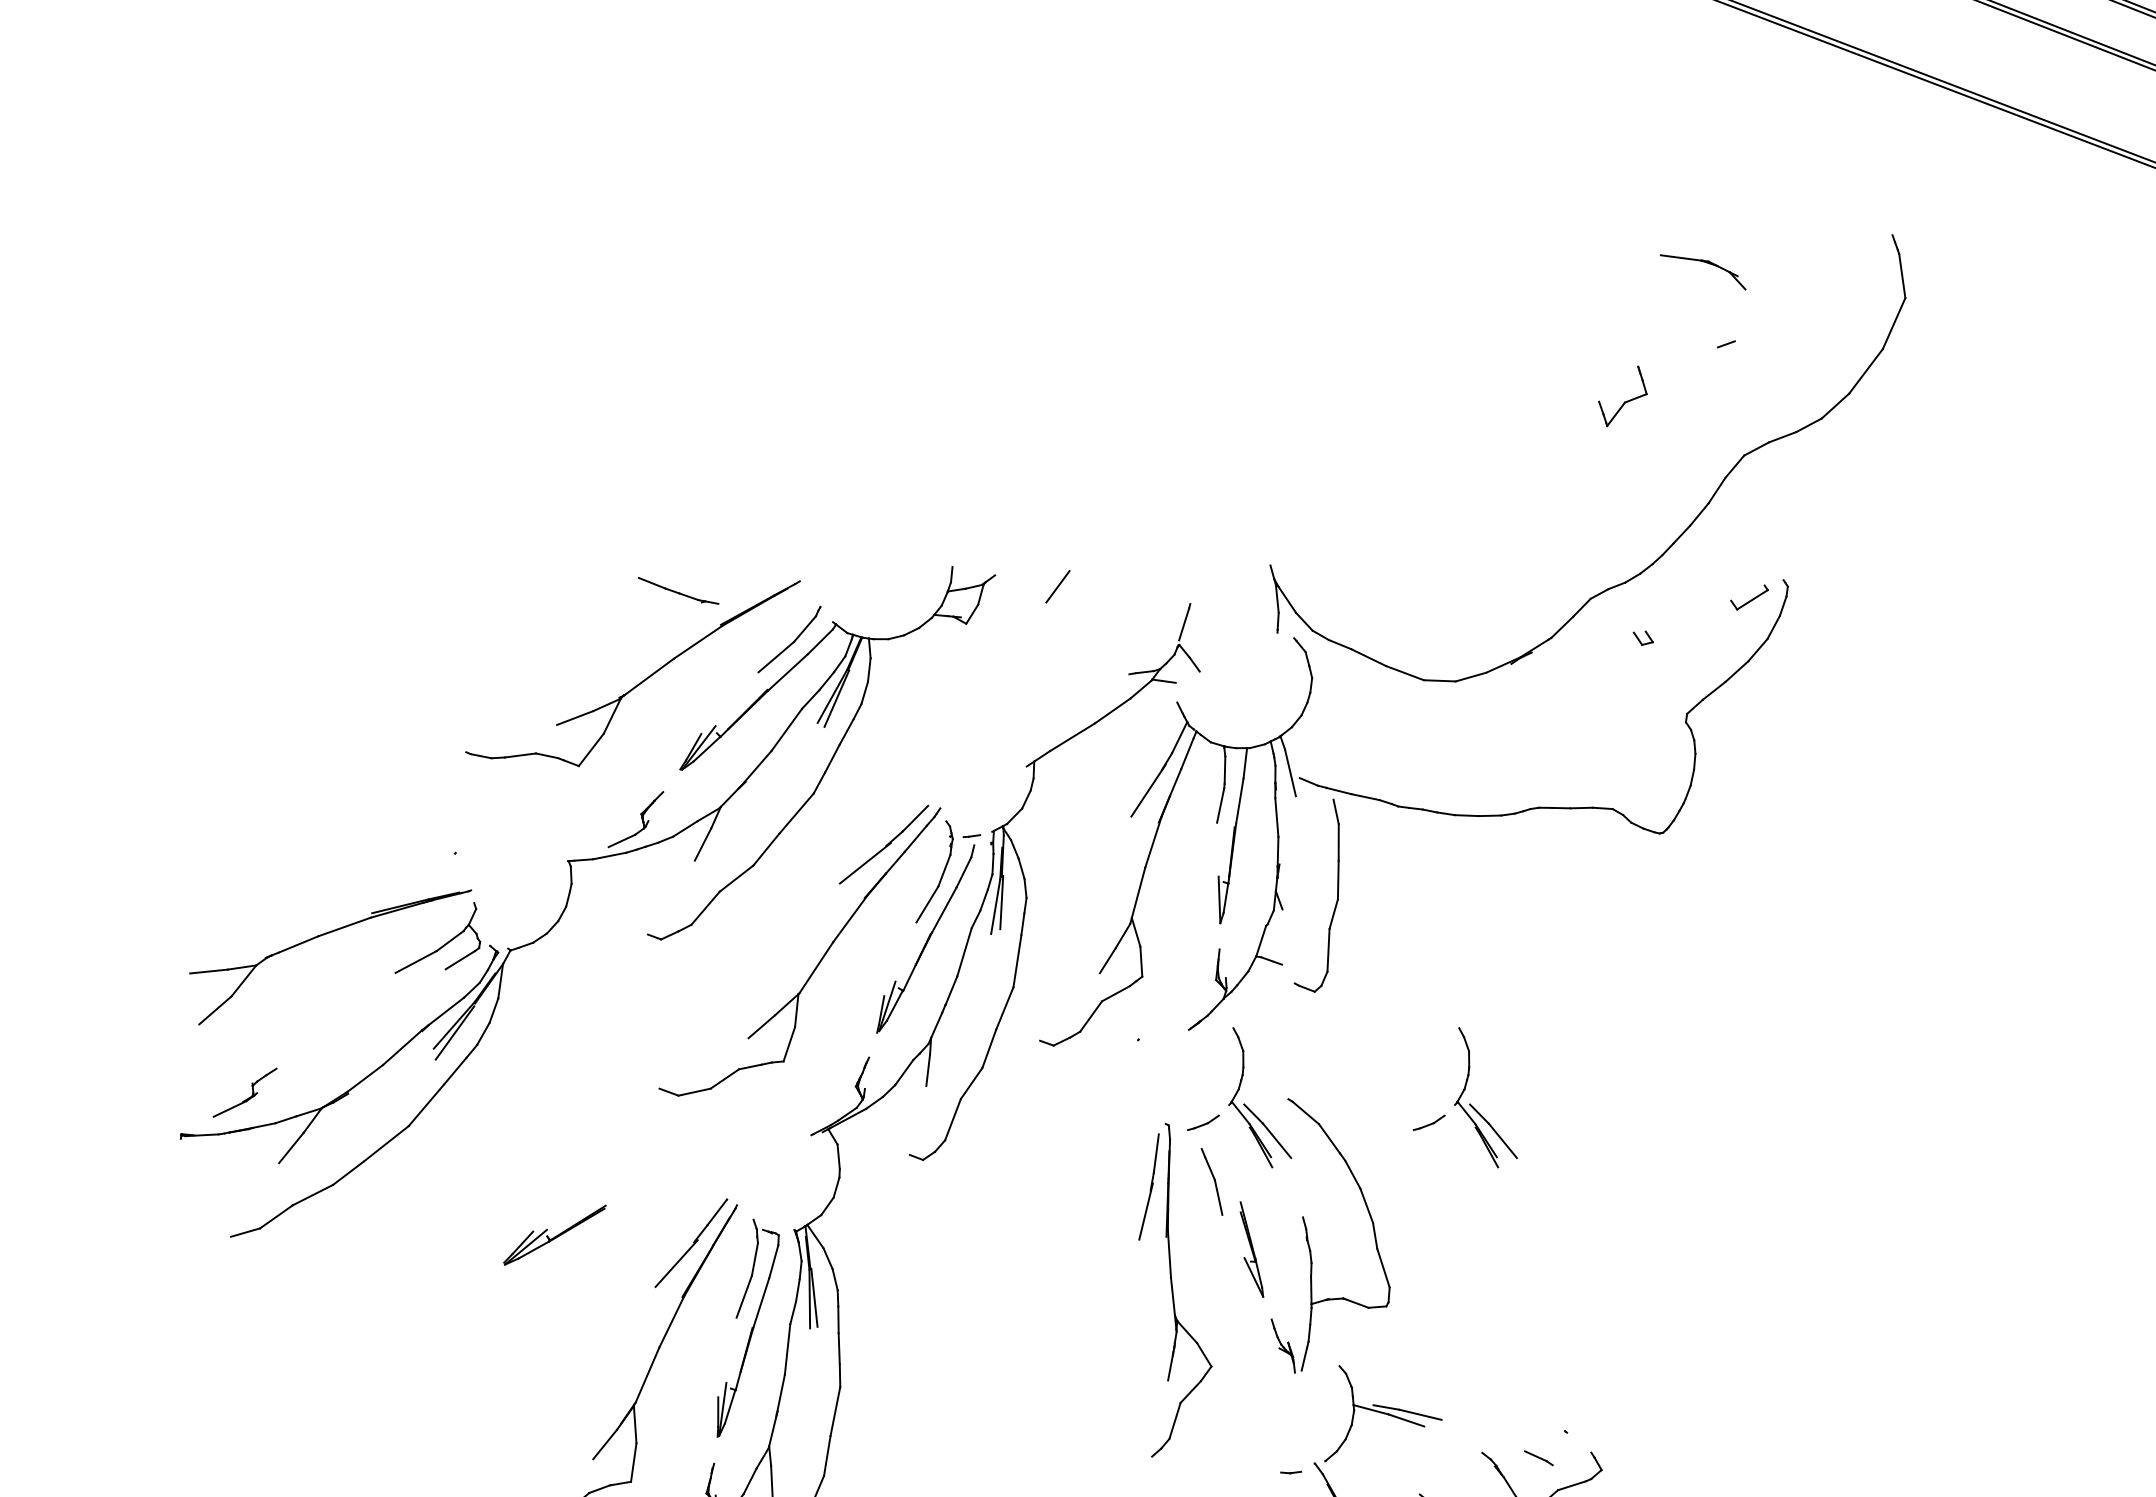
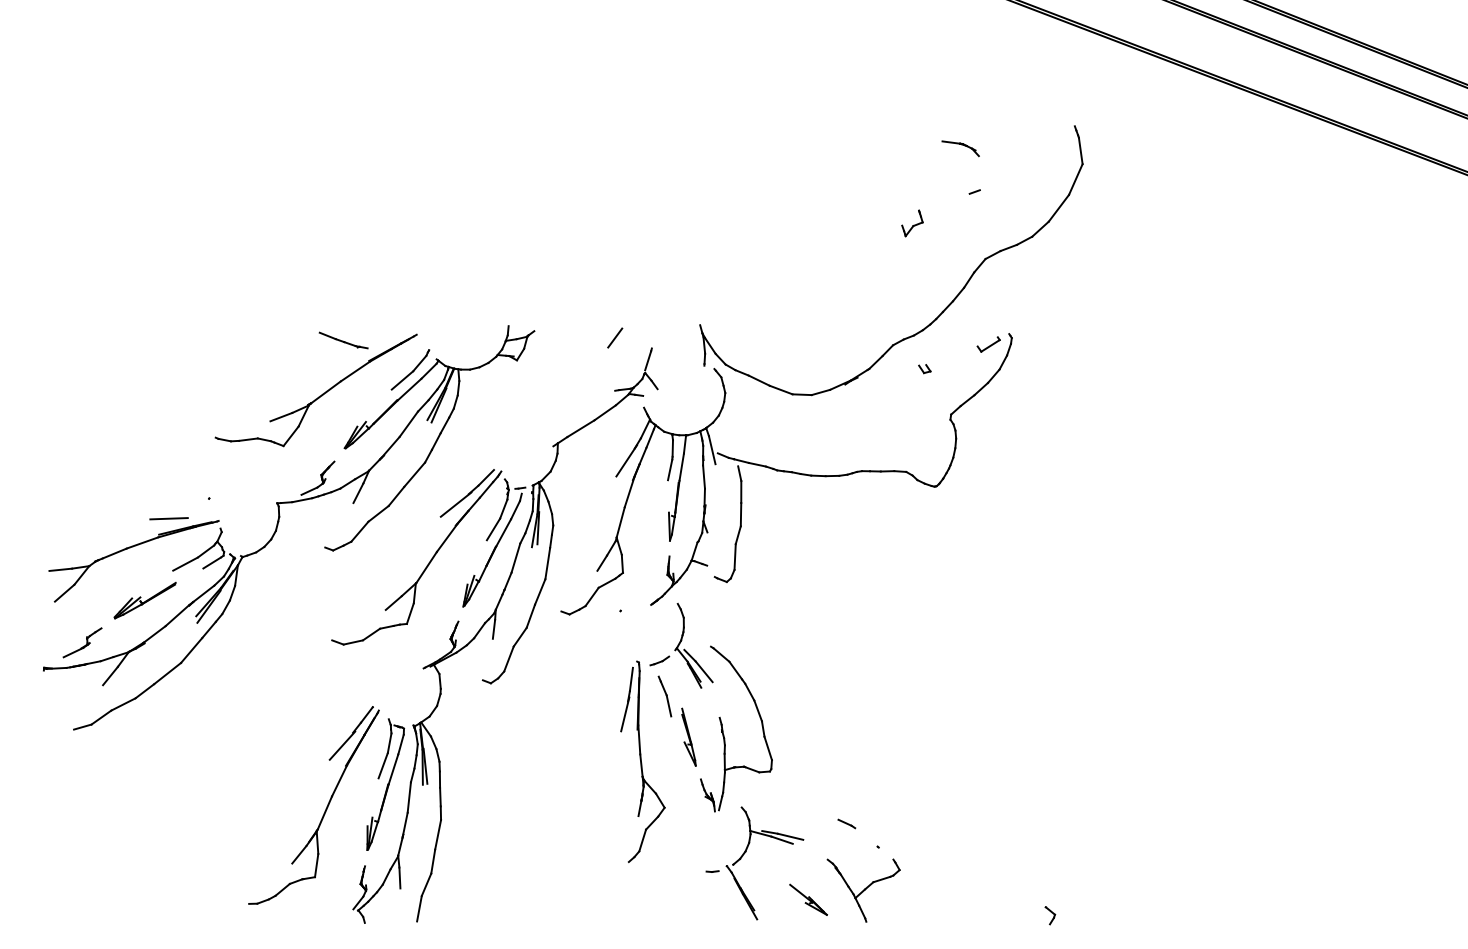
part: (1702, 272) -> (960, 148), size x0.71
part: (1622, 396) -> (912, 223), size x0.71
line: (1058, 585) -> (615, 337), moved
line: (387, 886) -> (168, 518), added
part: (1465, 1097) -> (817, 645), removed
part: (553, 1234) -> (144, 600), moved
line: (1538, 1457) -> (846, 823), moved

